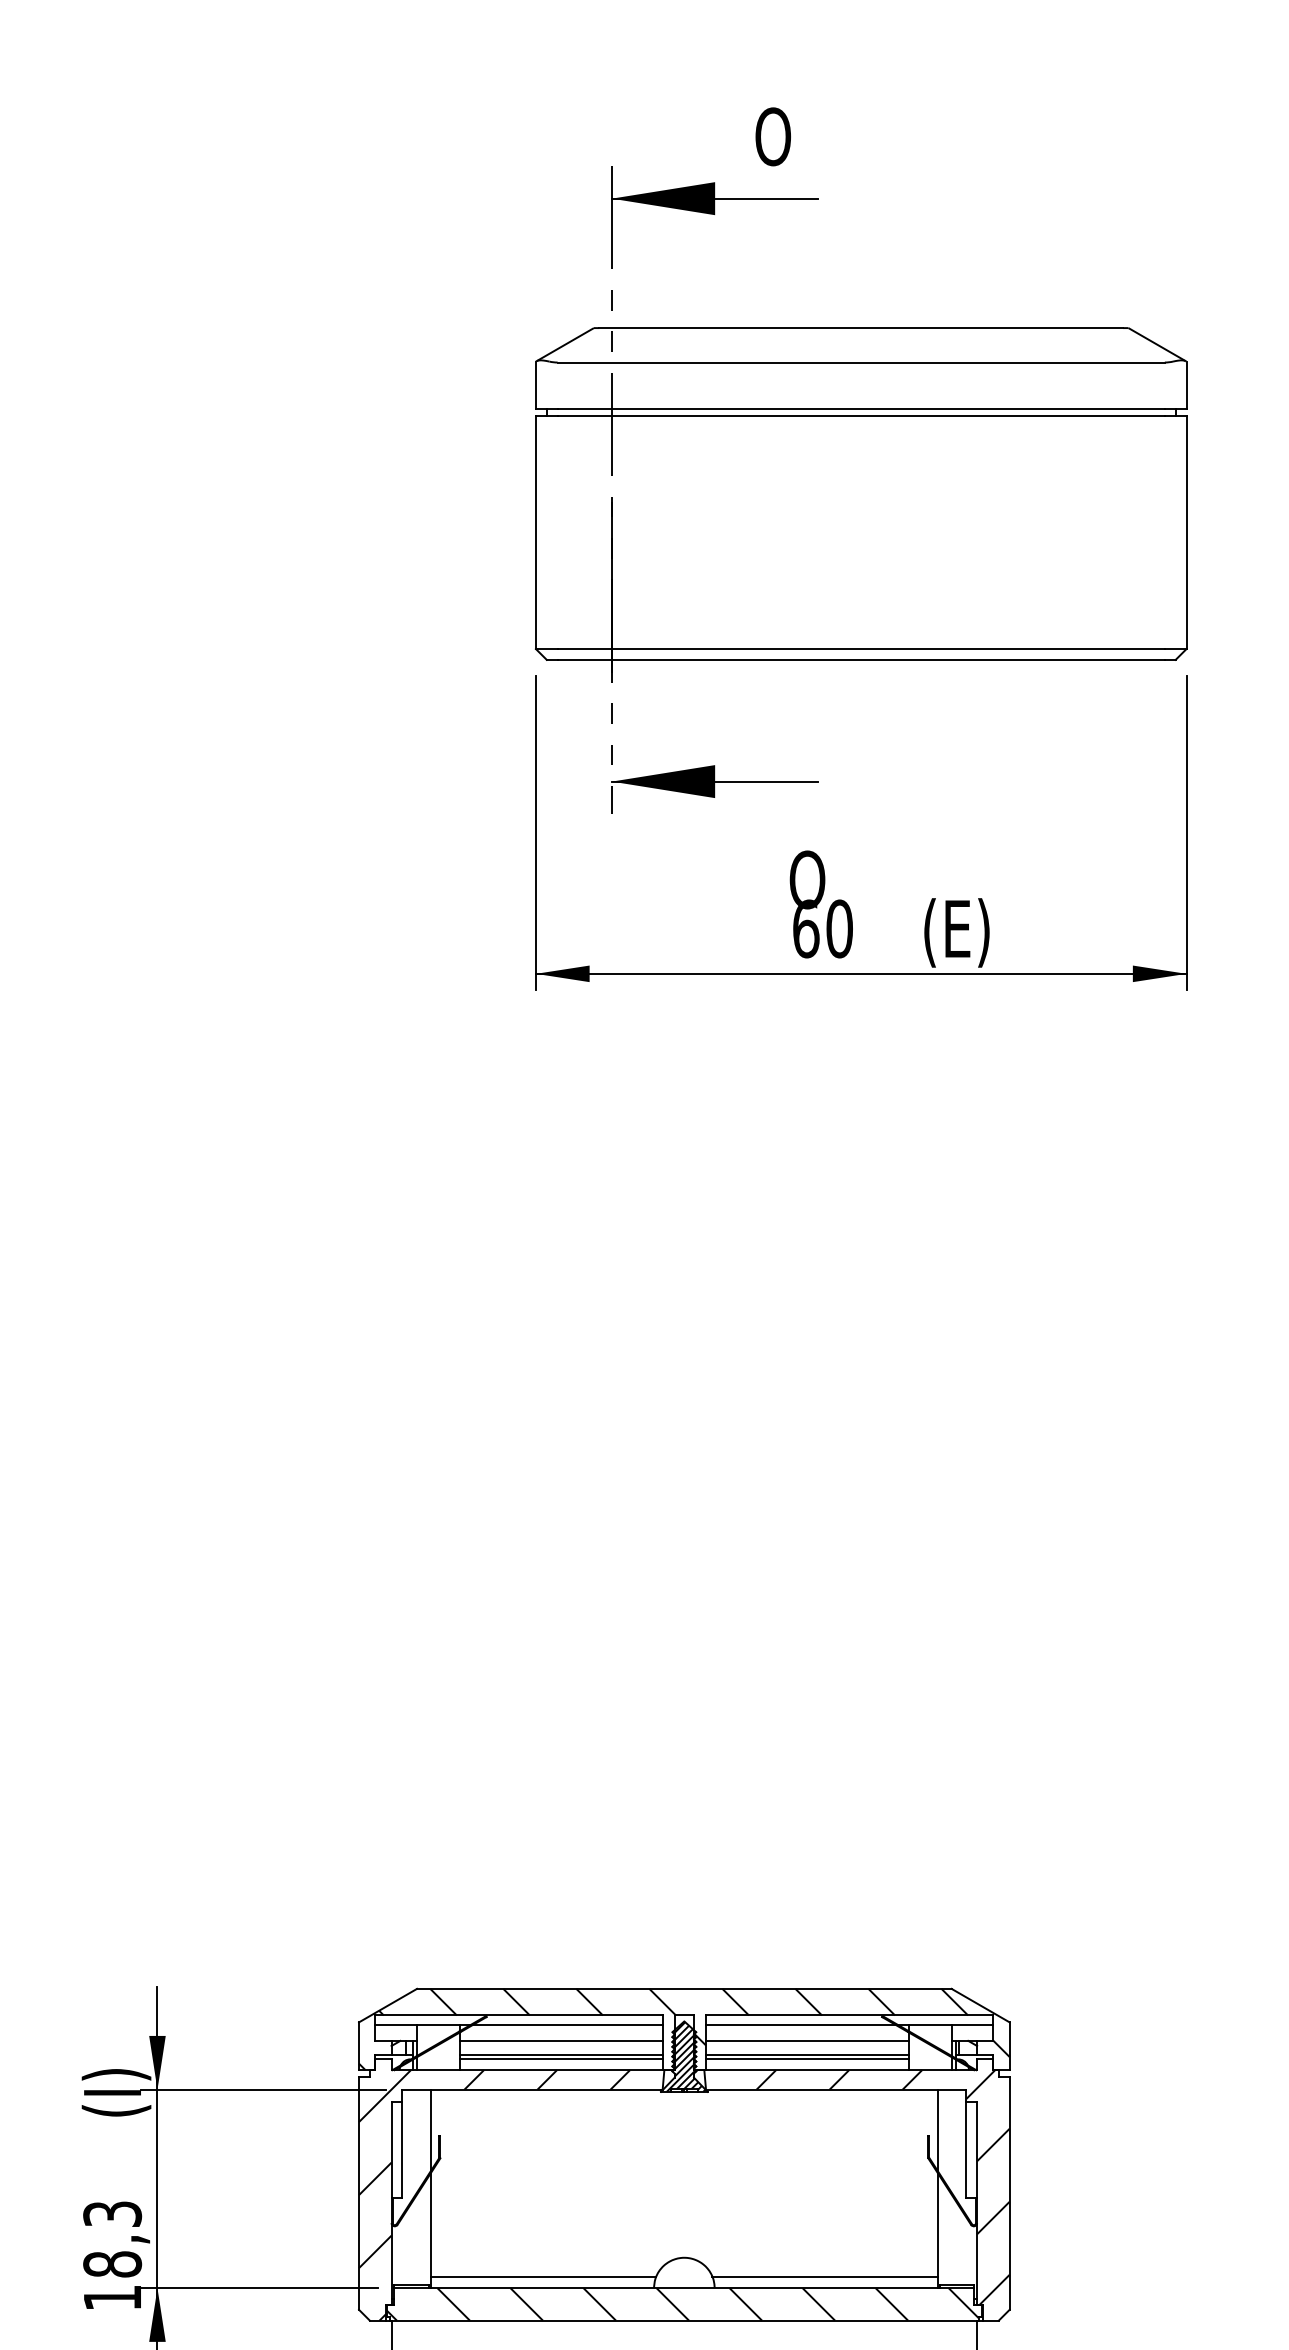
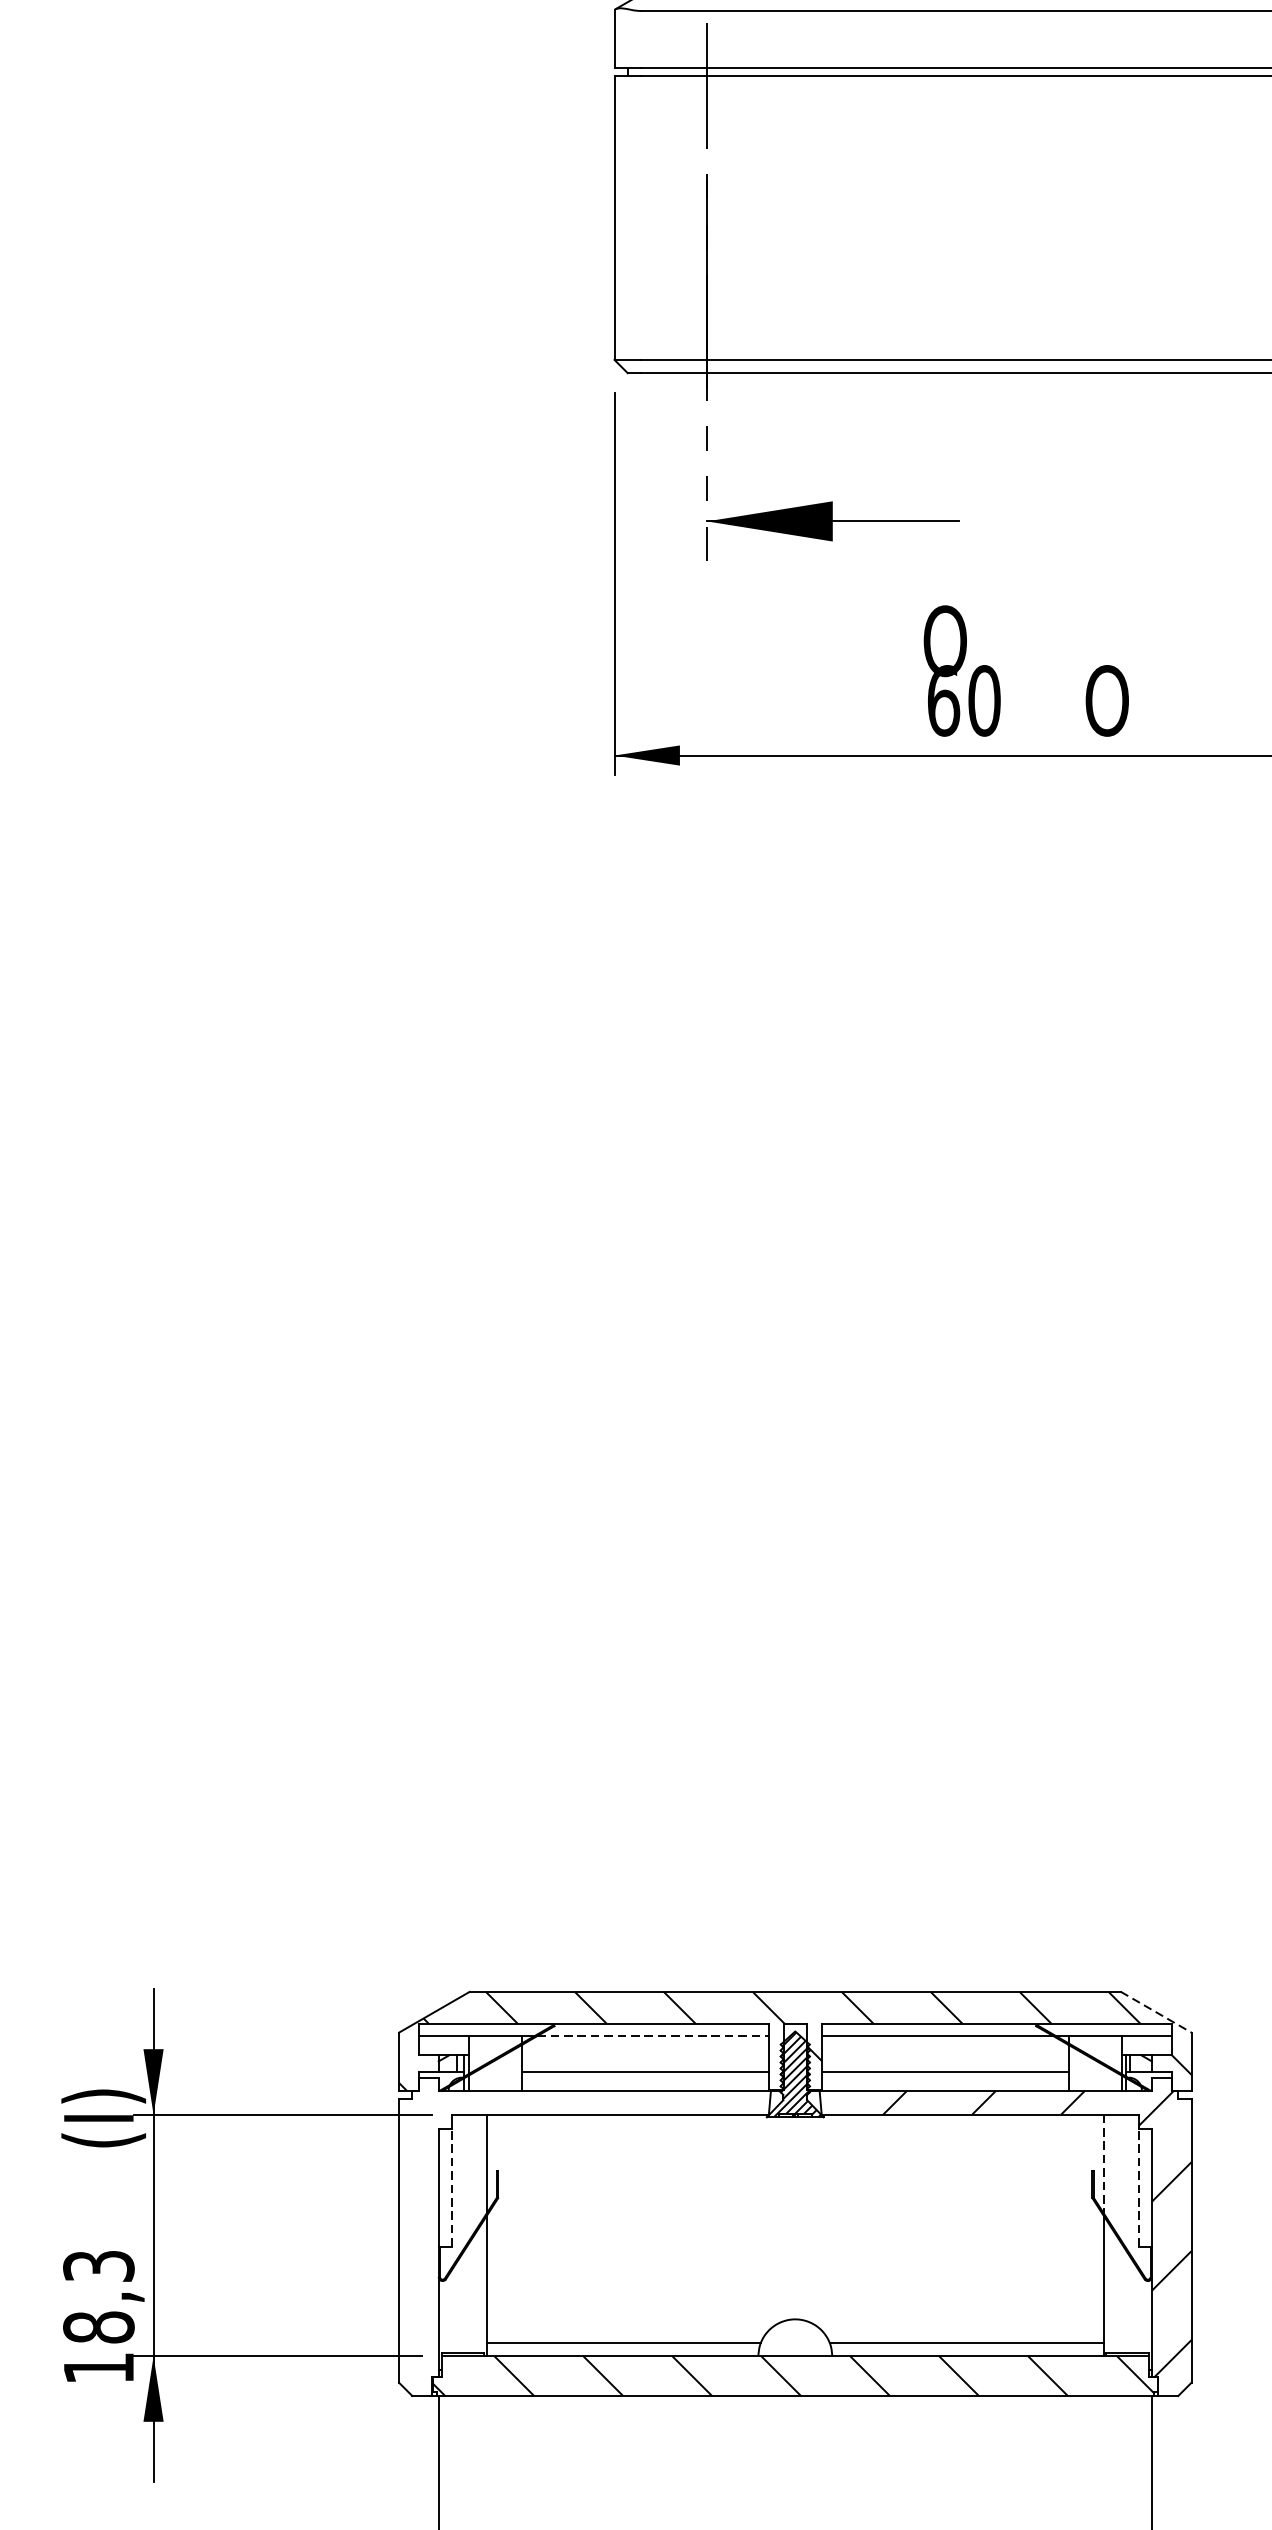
text: (955, 932) -> (1125, 705), (E) -> O
line: (981, 2005) -> (1157, 2012), solid -> dashed
line: (568, 2025) -> (654, 2036), solid -> dashed
line: (560, 2040) -> (644, 2054), removed
line: (807, 2040) -> (945, 2054), removed
line: (560, 2059) -> (644, 2077), removed
line: (807, 2059) -> (945, 2077), removed
line: (937, 2130) -> (1103, 2164), solid -> dashed
line: (402, 2149) -> (452, 2187), solid -> dashed
line: (966, 2149) -> (1138, 2187), solid -> dashed
hatch: (494, 2195) -> (564, 2243), removed

